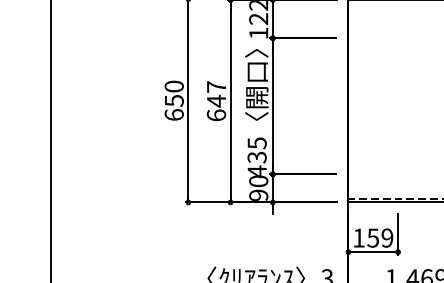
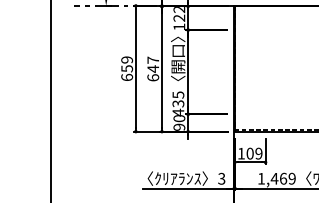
text: (173, 85) -> (126, 59), 650 -> 659
text: (372, 237) -> (249, 153), 159 -> 109

